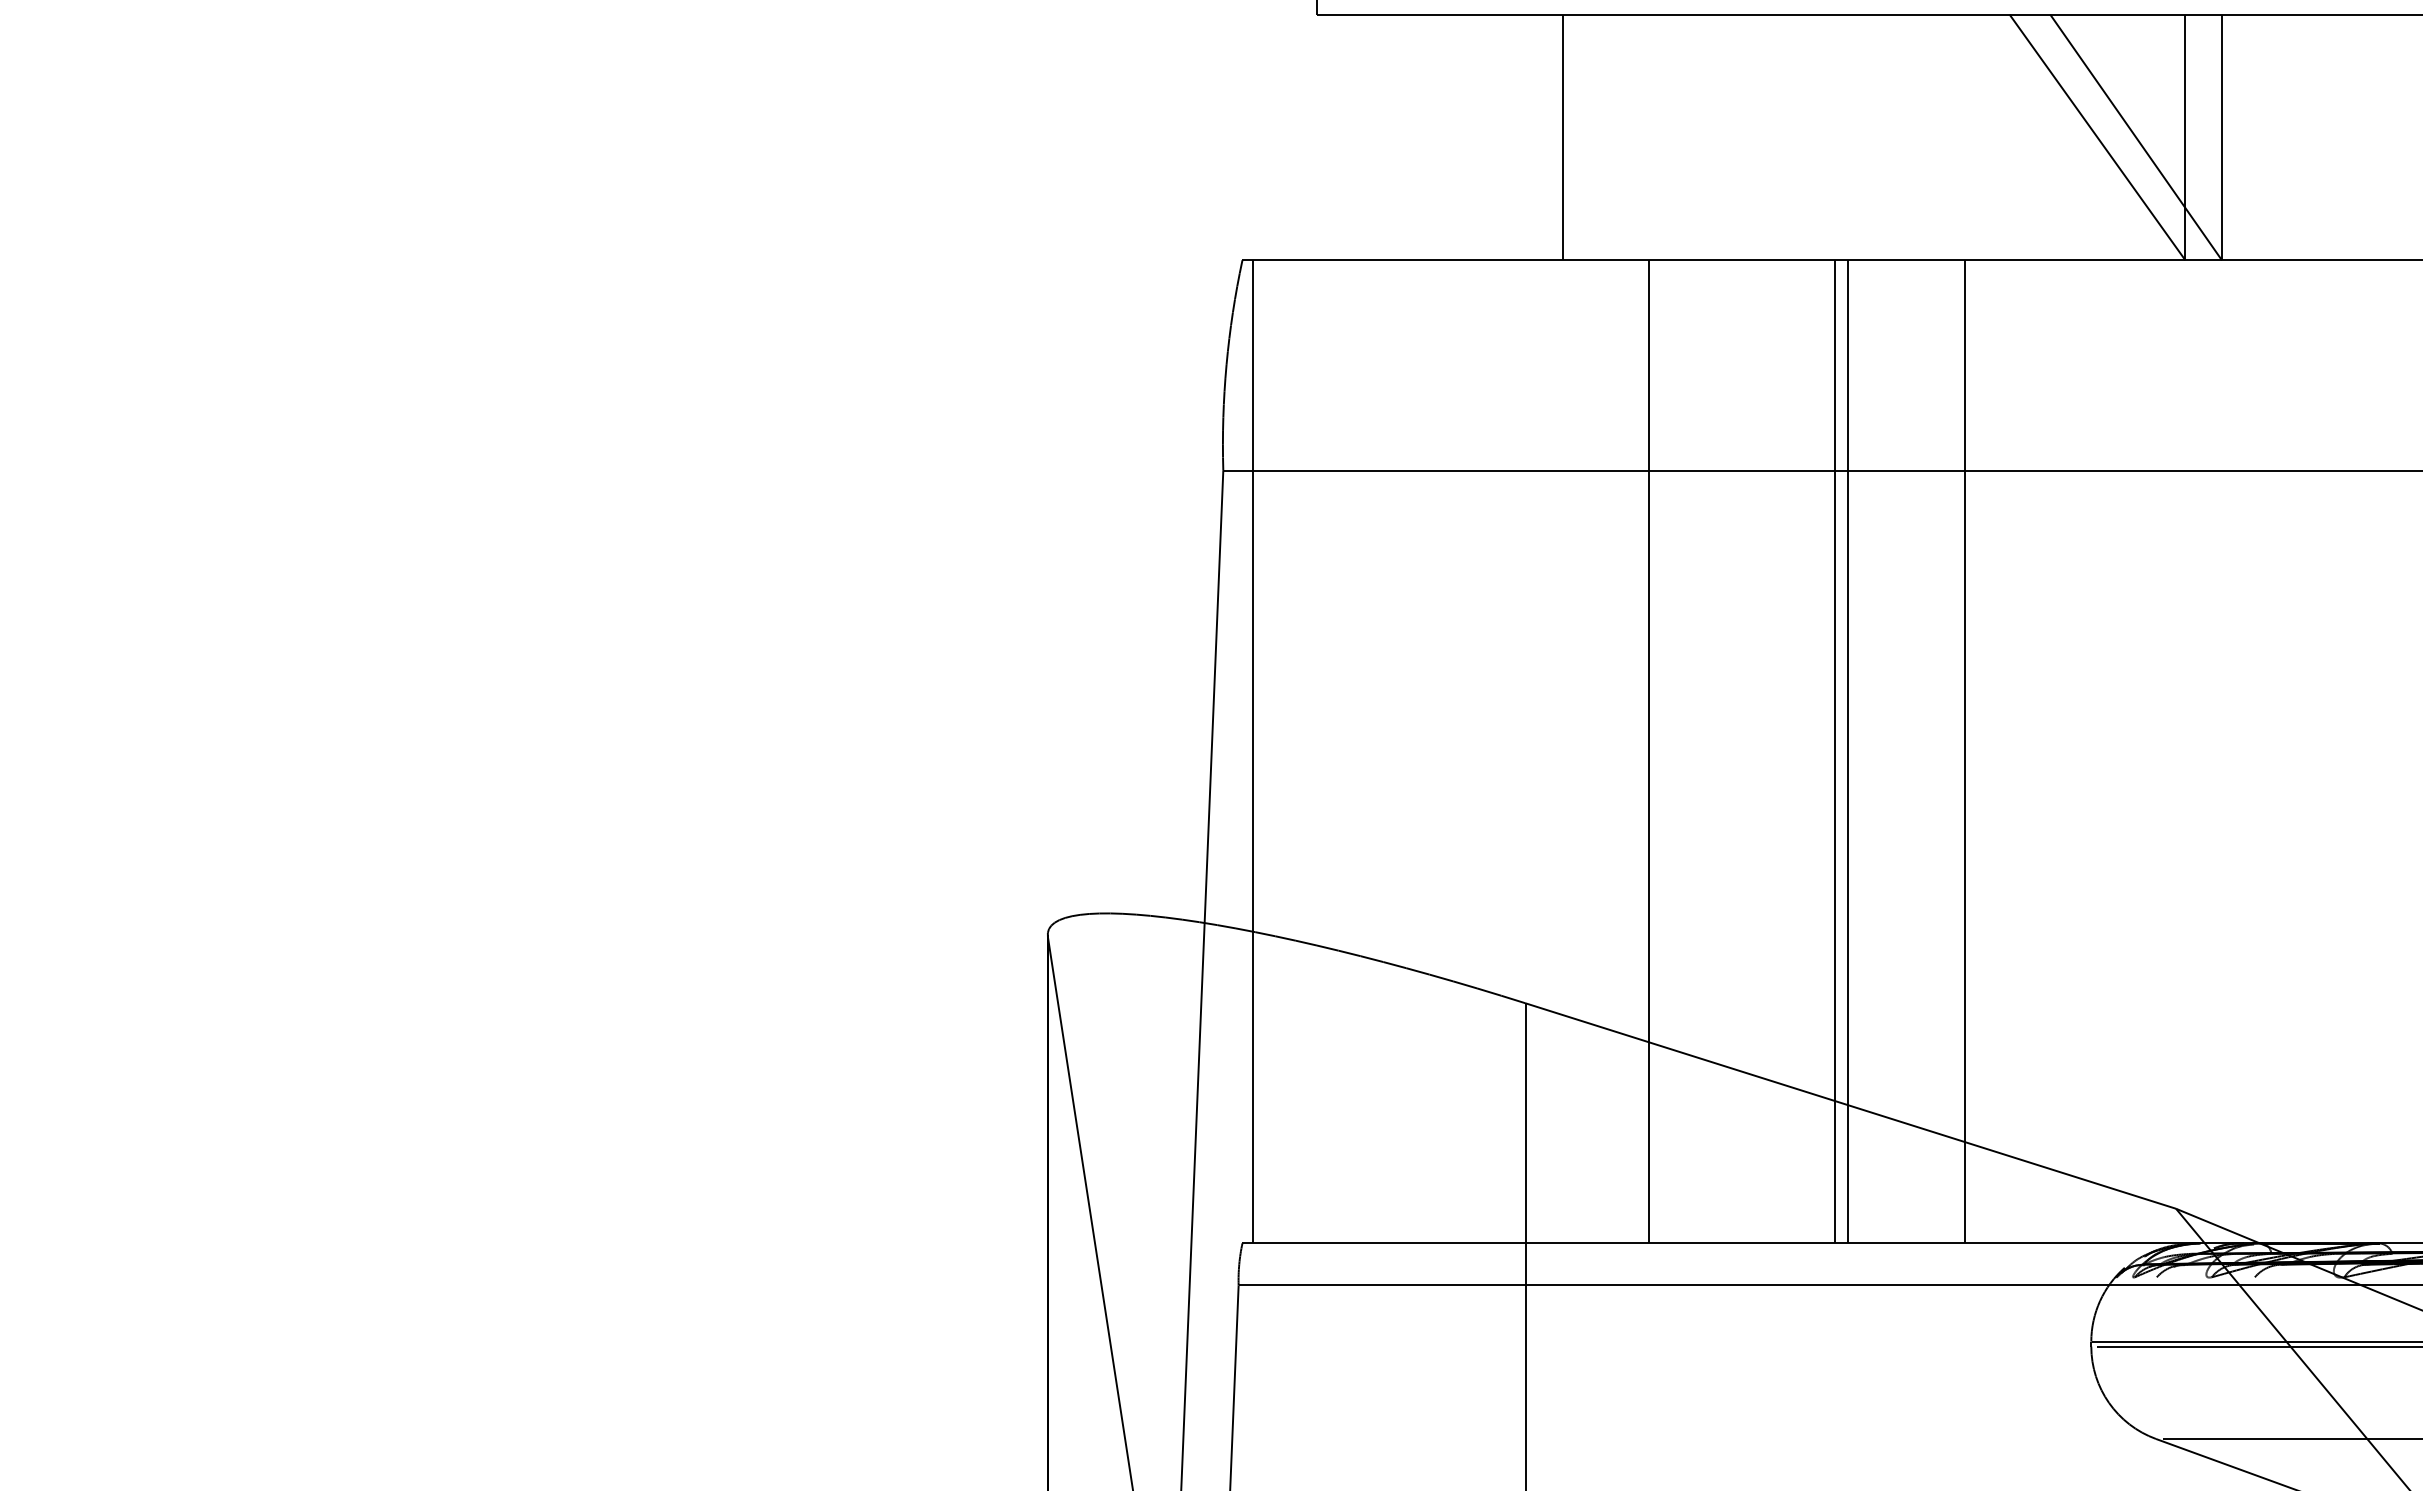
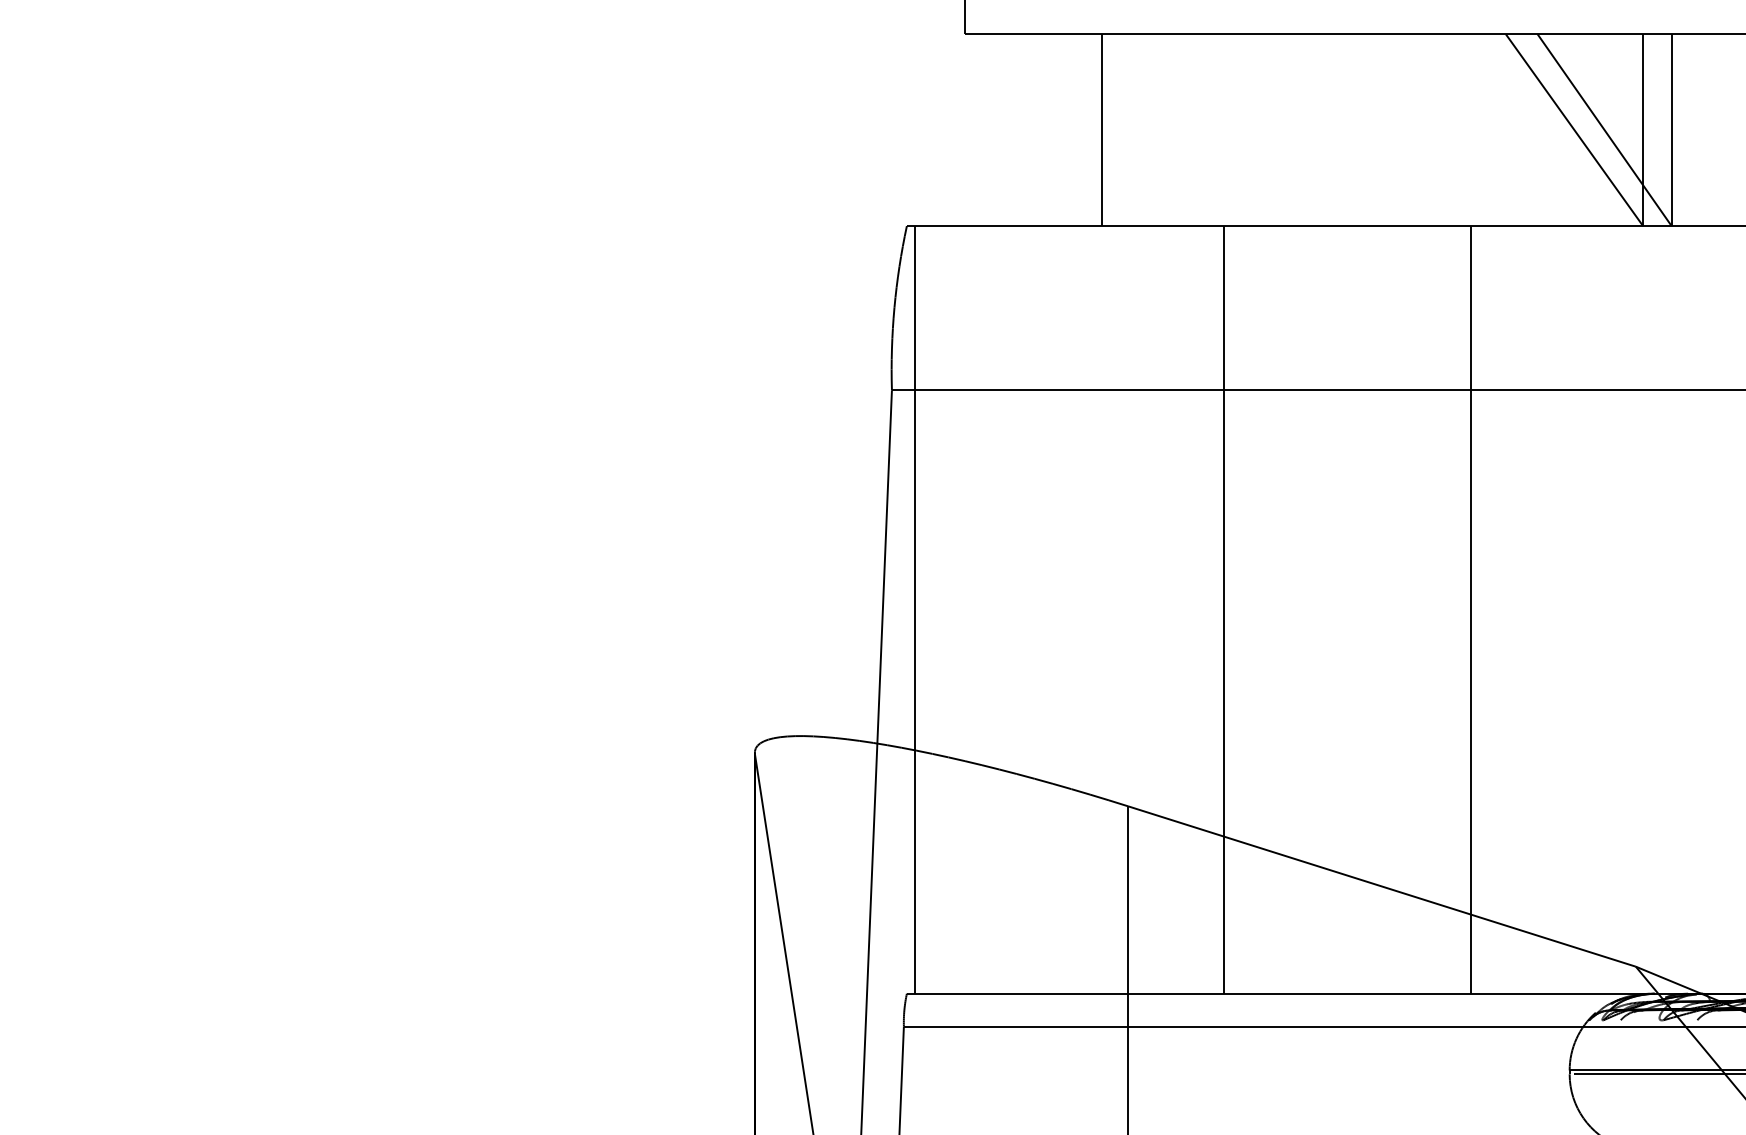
line: (1562, 137) -> (1101, 130), moved
line: (1835, 751) -> (1369, 609), removed
line: (1847, 751) -> (1379, 609), removed

